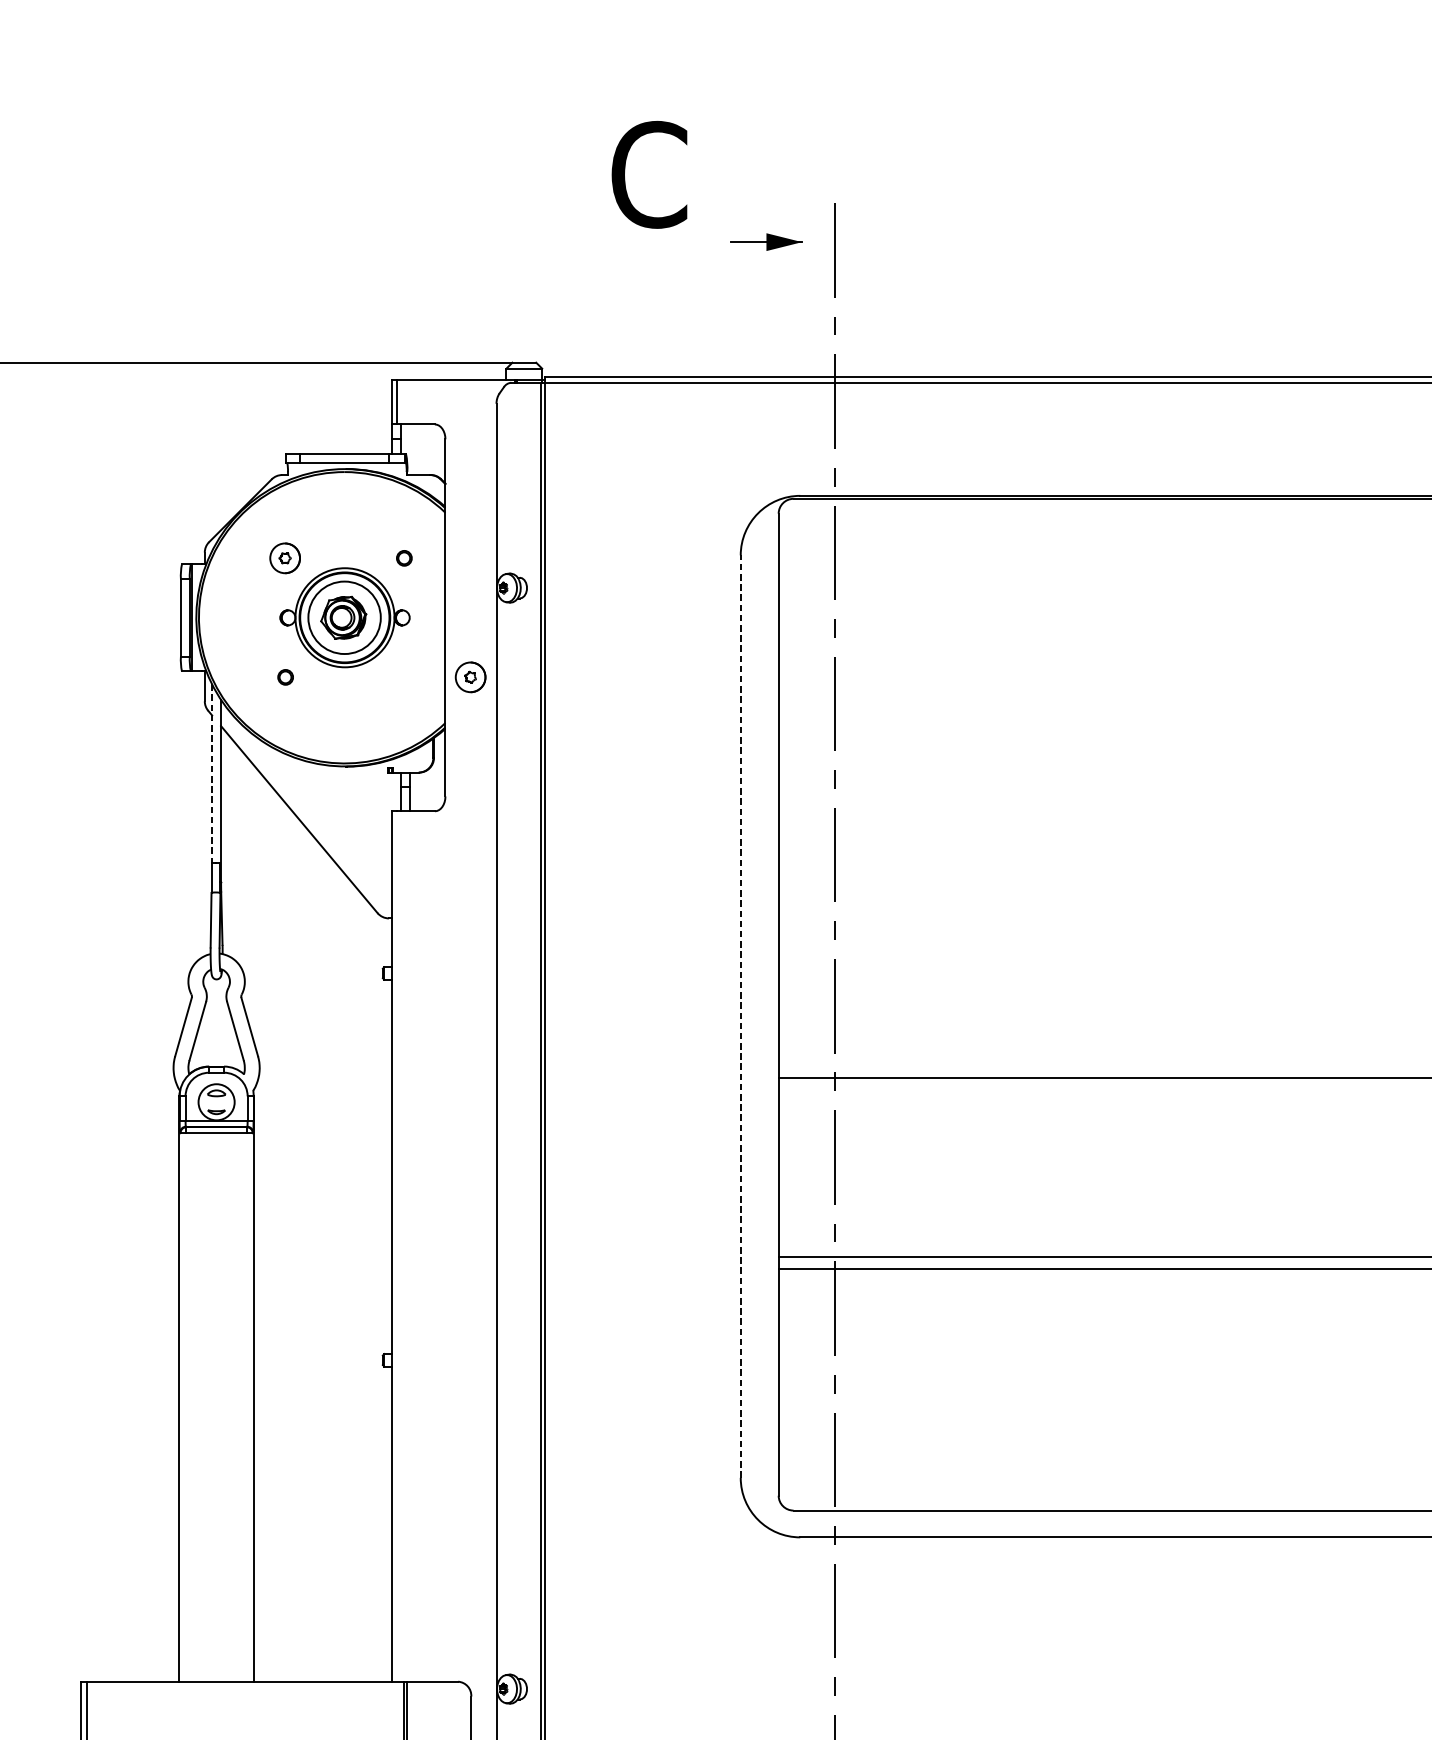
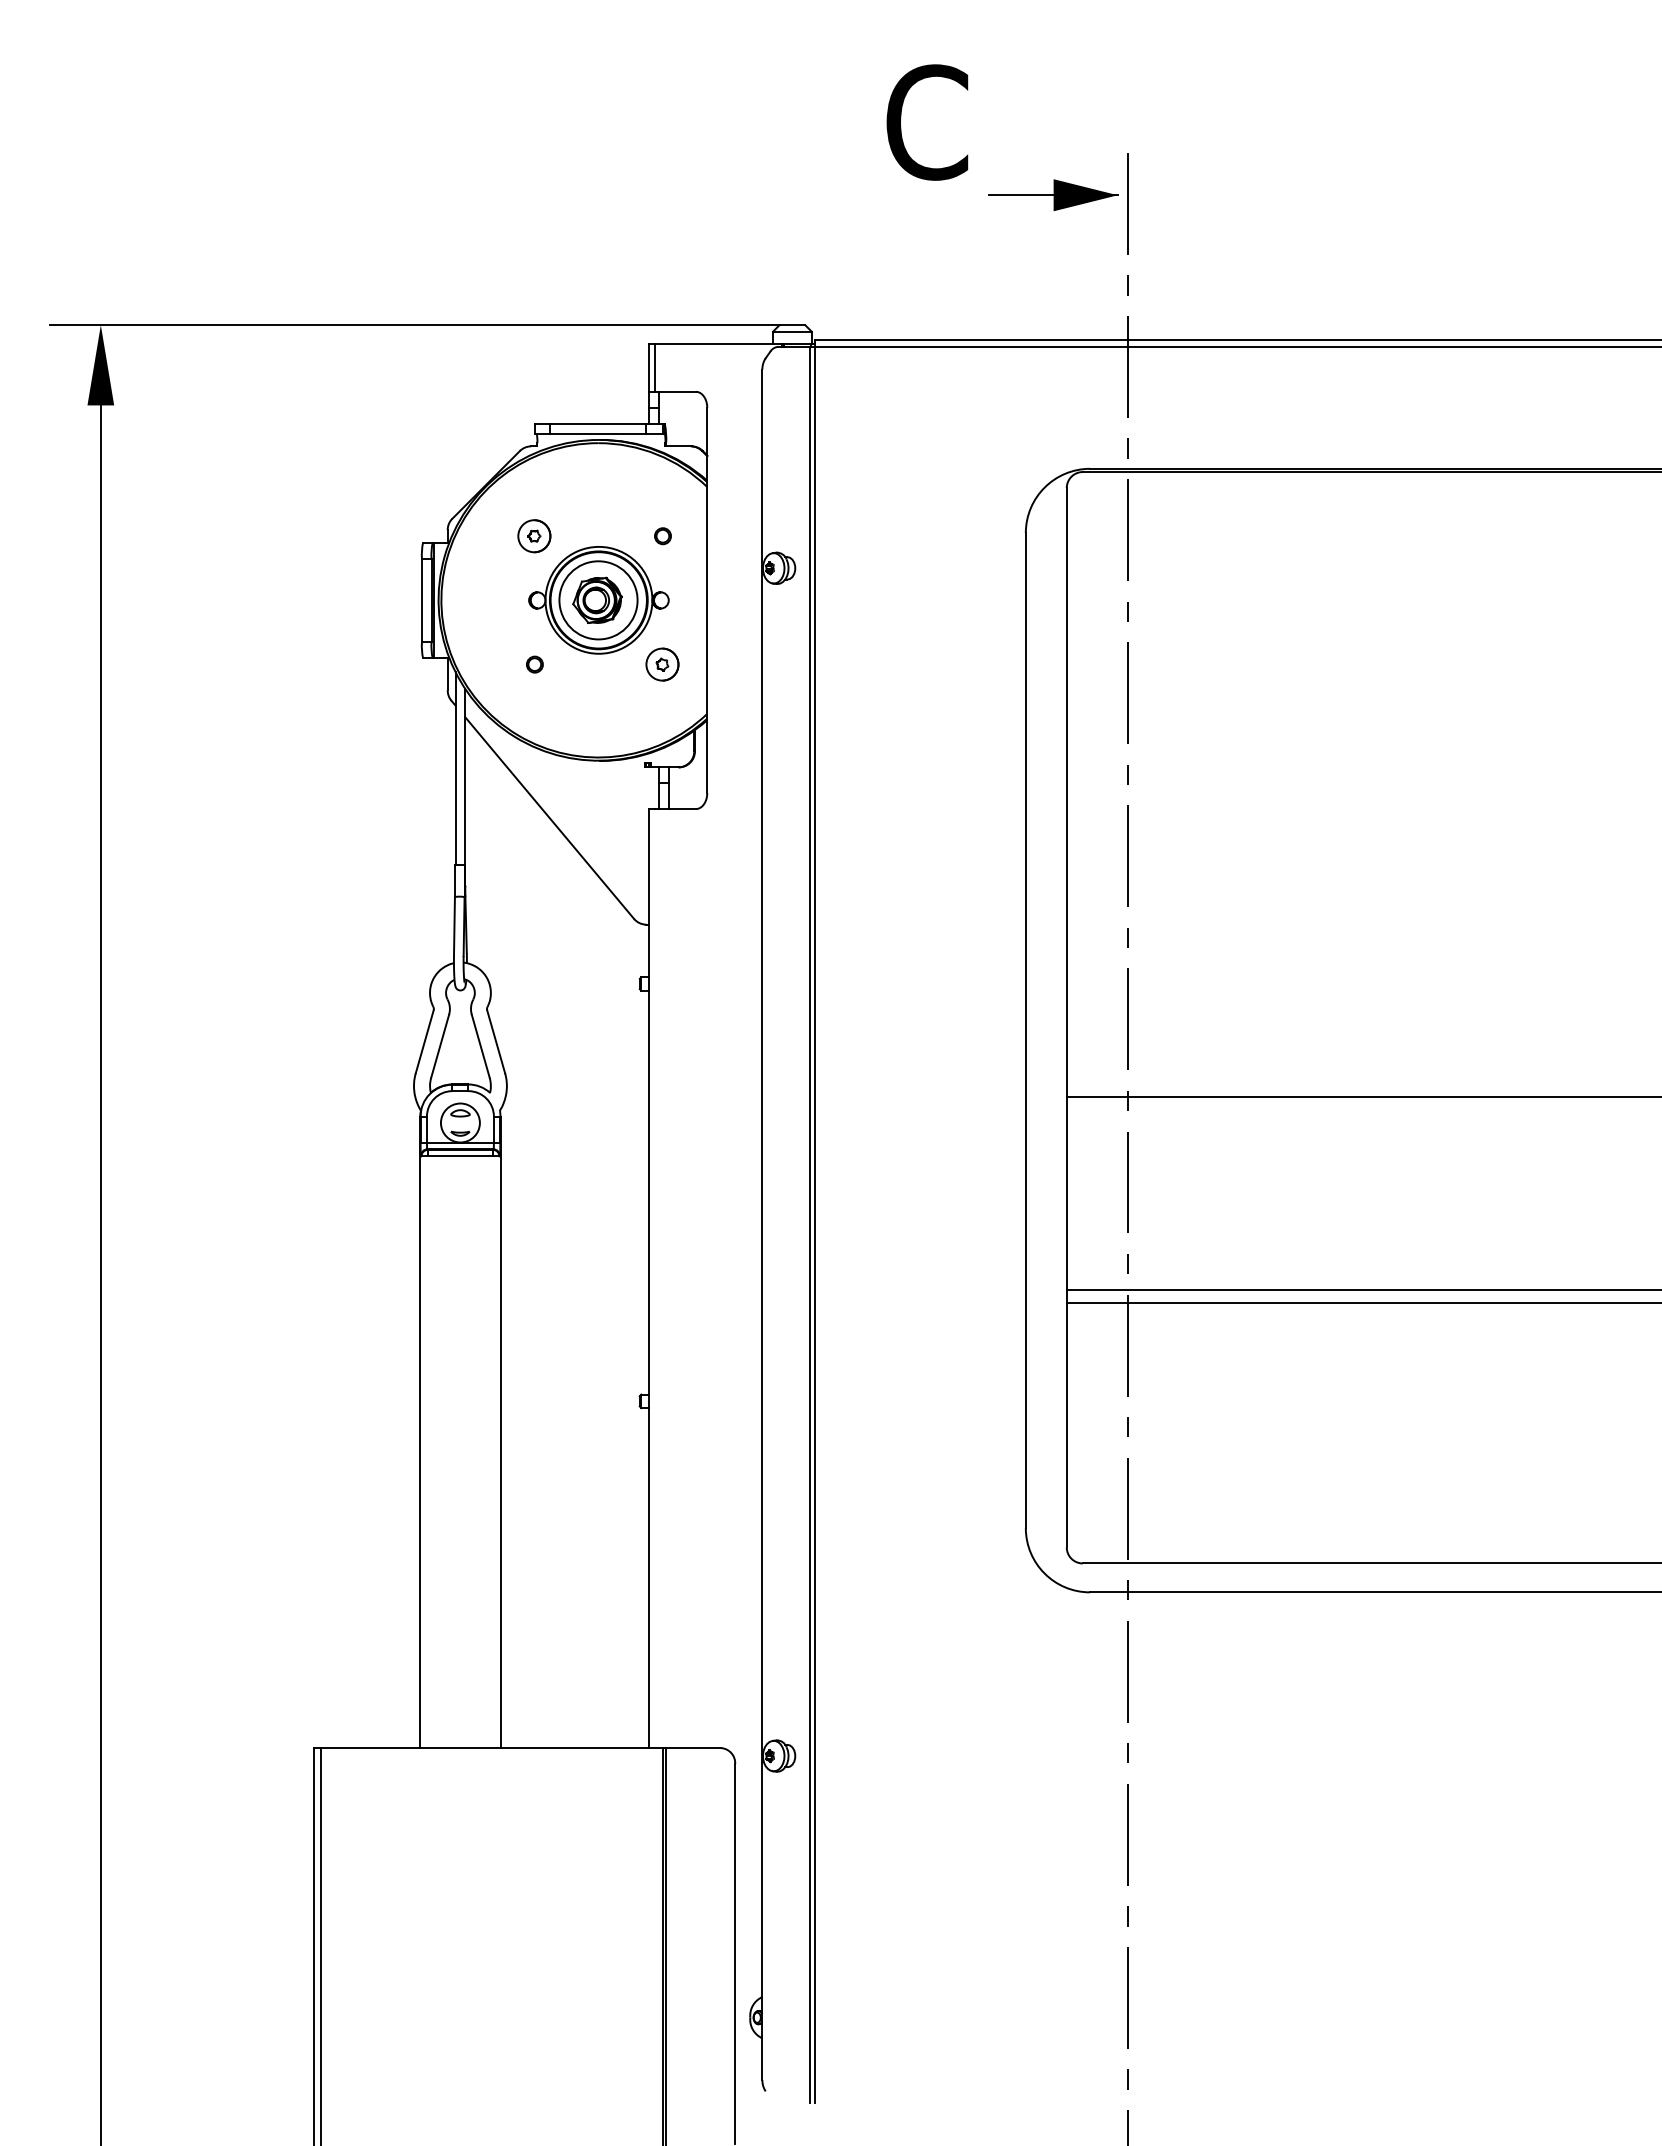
part: (766, 241) -> (1053, 194), size x1.67
part: (470, 677) -> (662, 664), moved
line: (212, 773) -> (455, 768), dashed -> solid
line: (740, 1016) -> (1025, 1030), dashed -> solid

